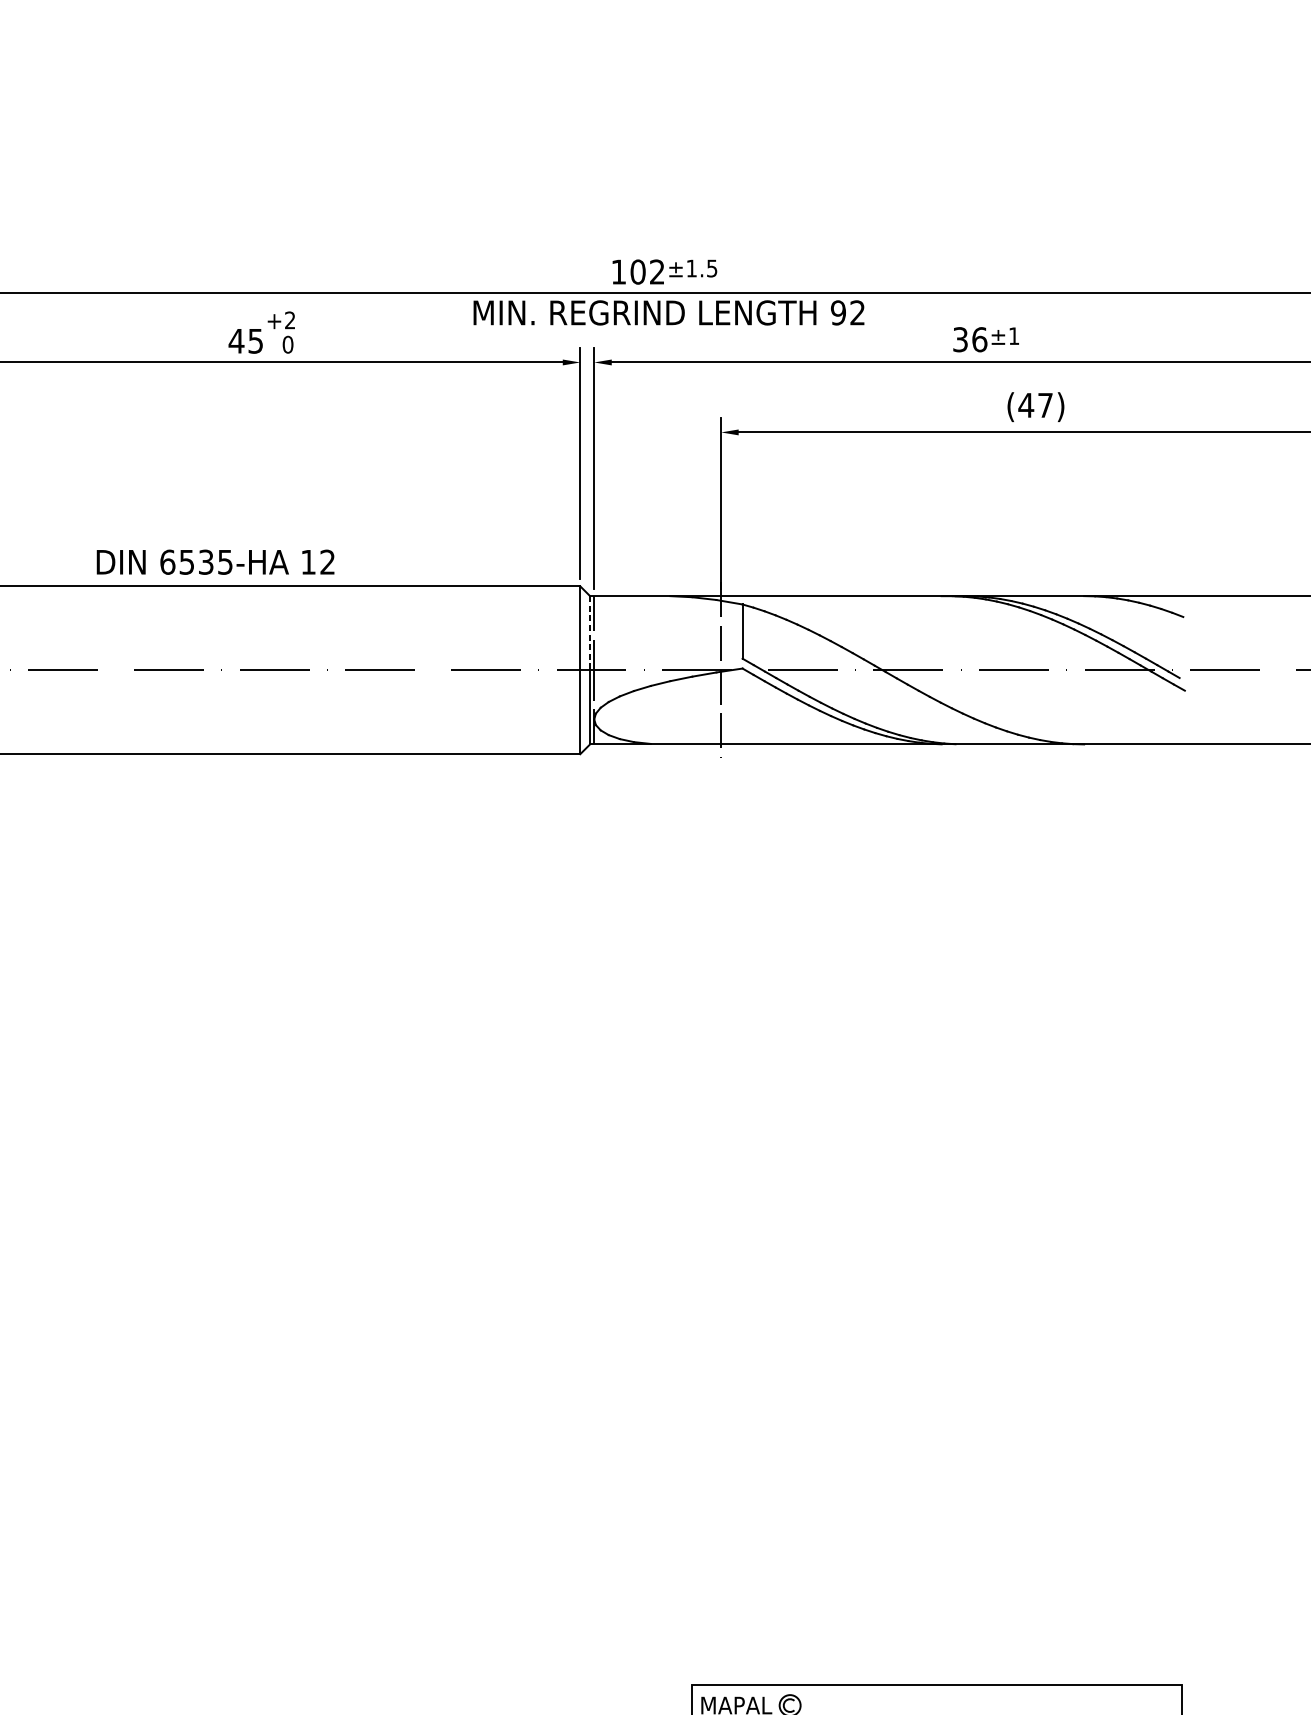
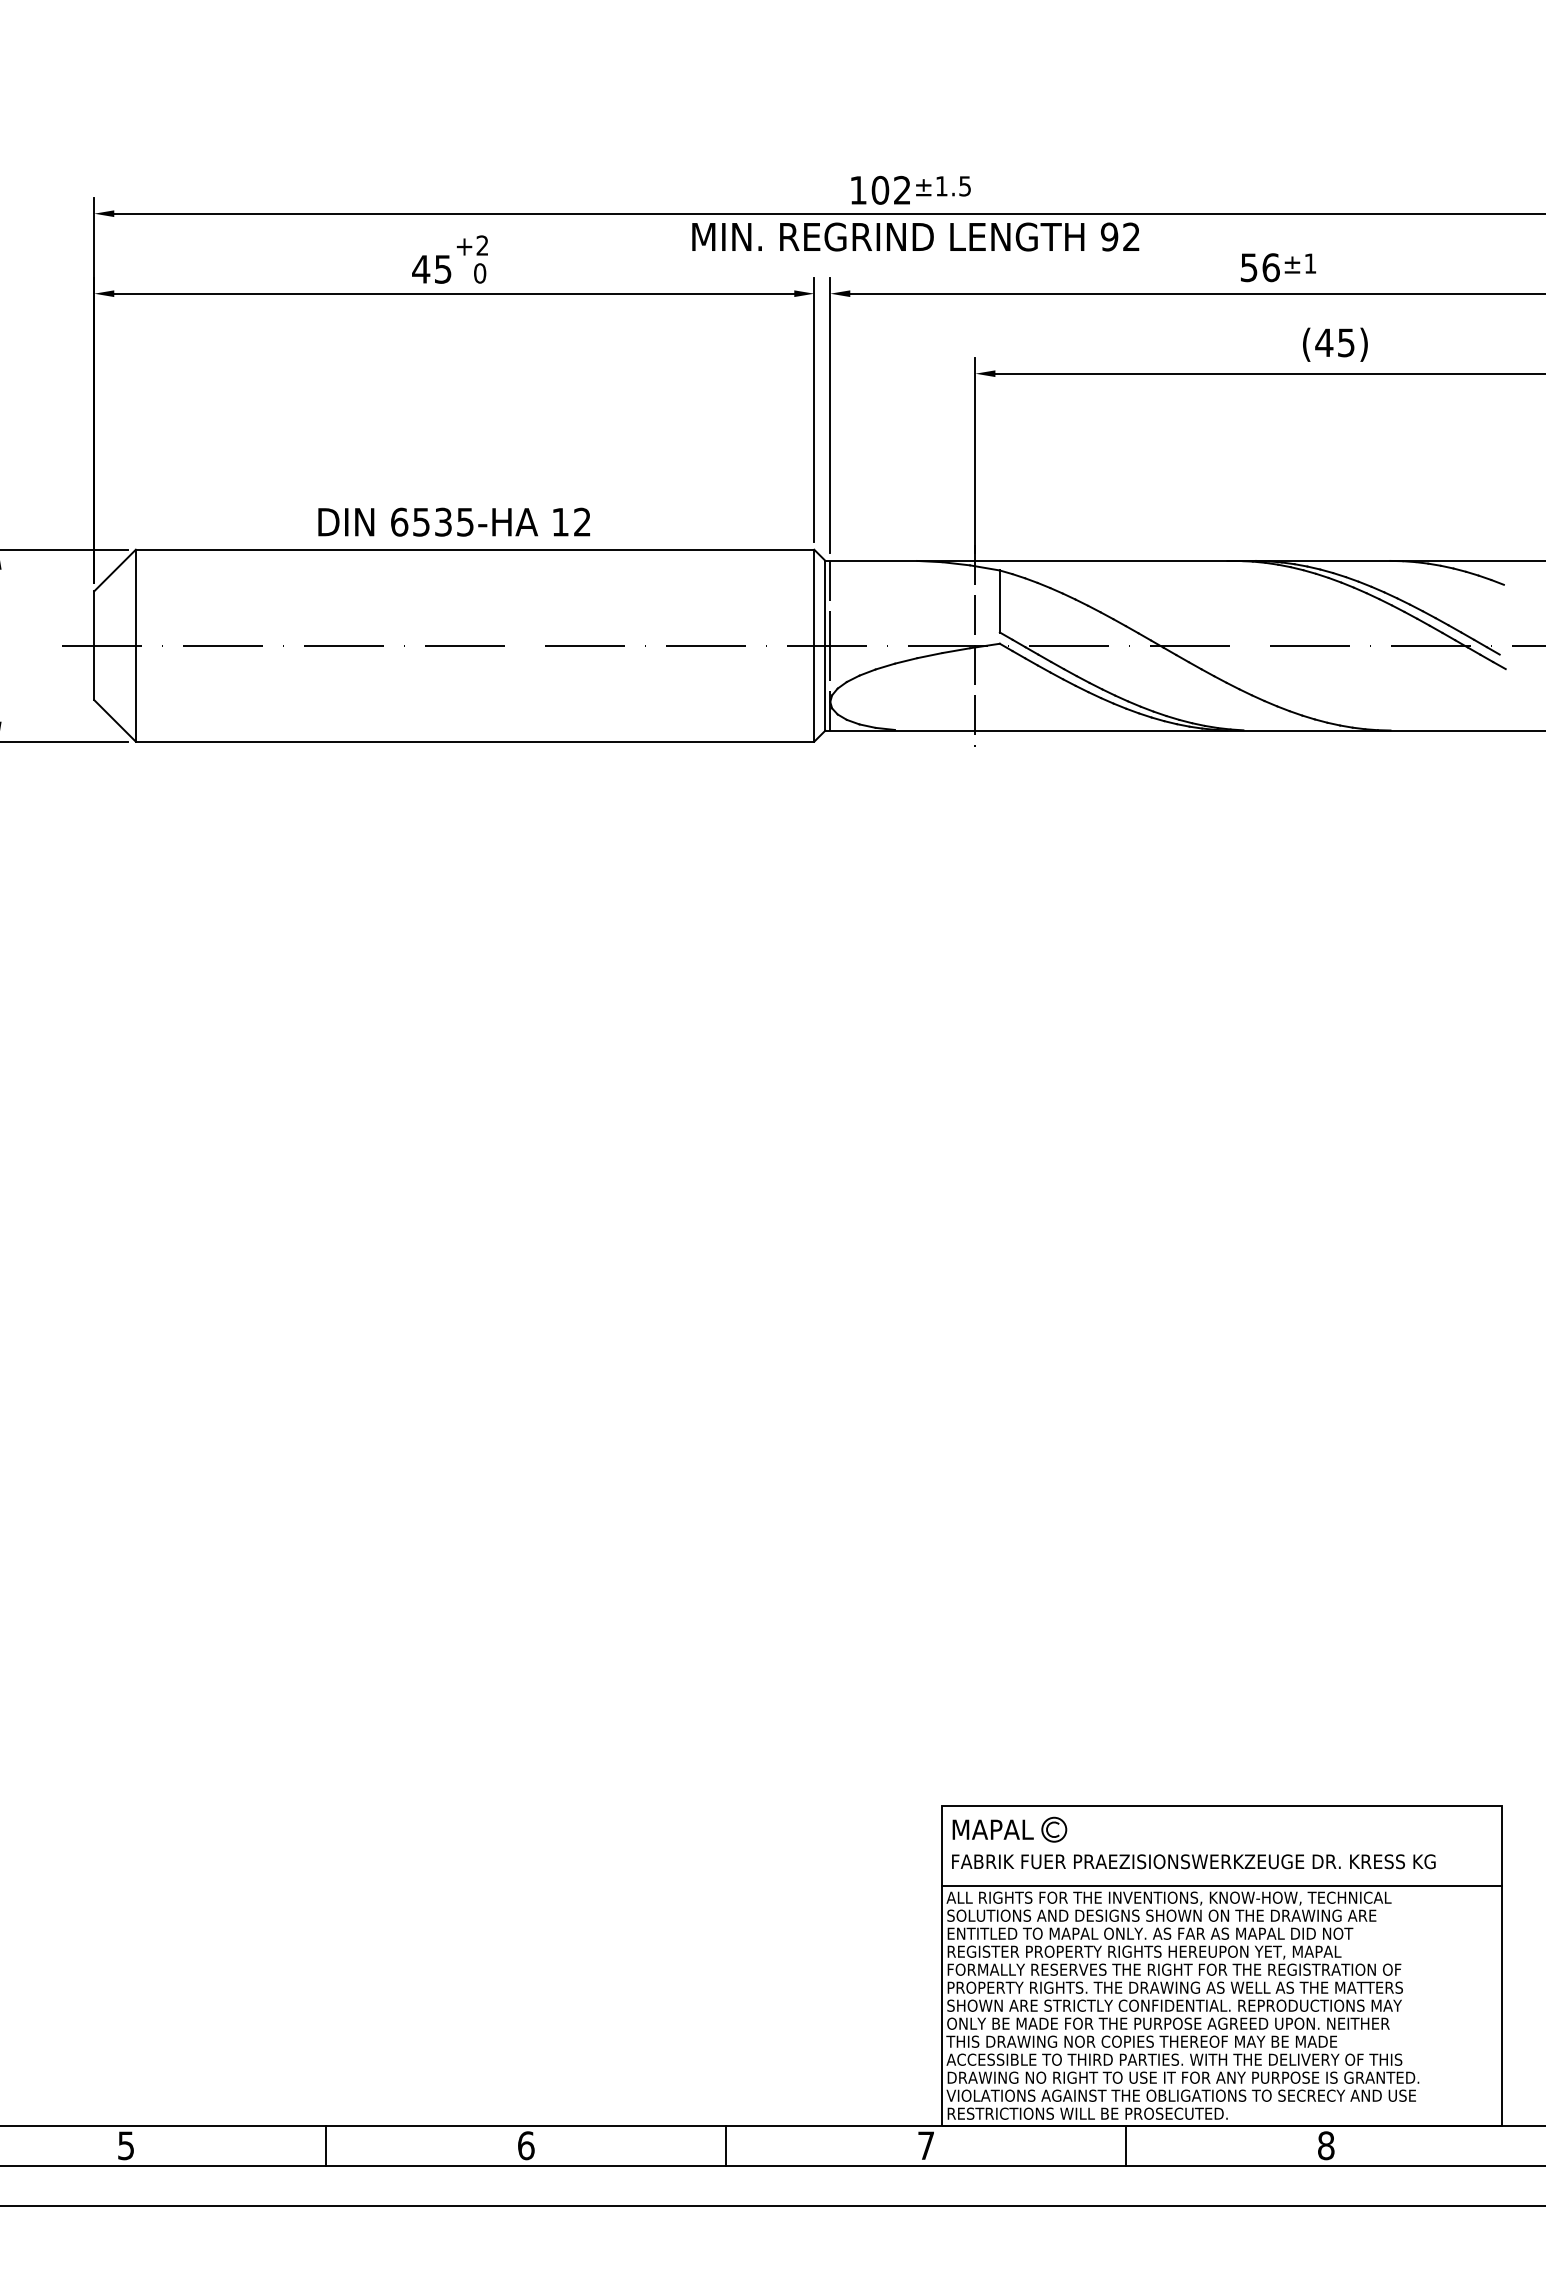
text: (960, 339) -> (1249, 267), 36 -> 56
text: (1045, 405) -> (1346, 342), (47) -> (45)
text: (214, 561) -> (453, 521), moved
line: (590, 633) -> (825, 603), dashed -> solid

